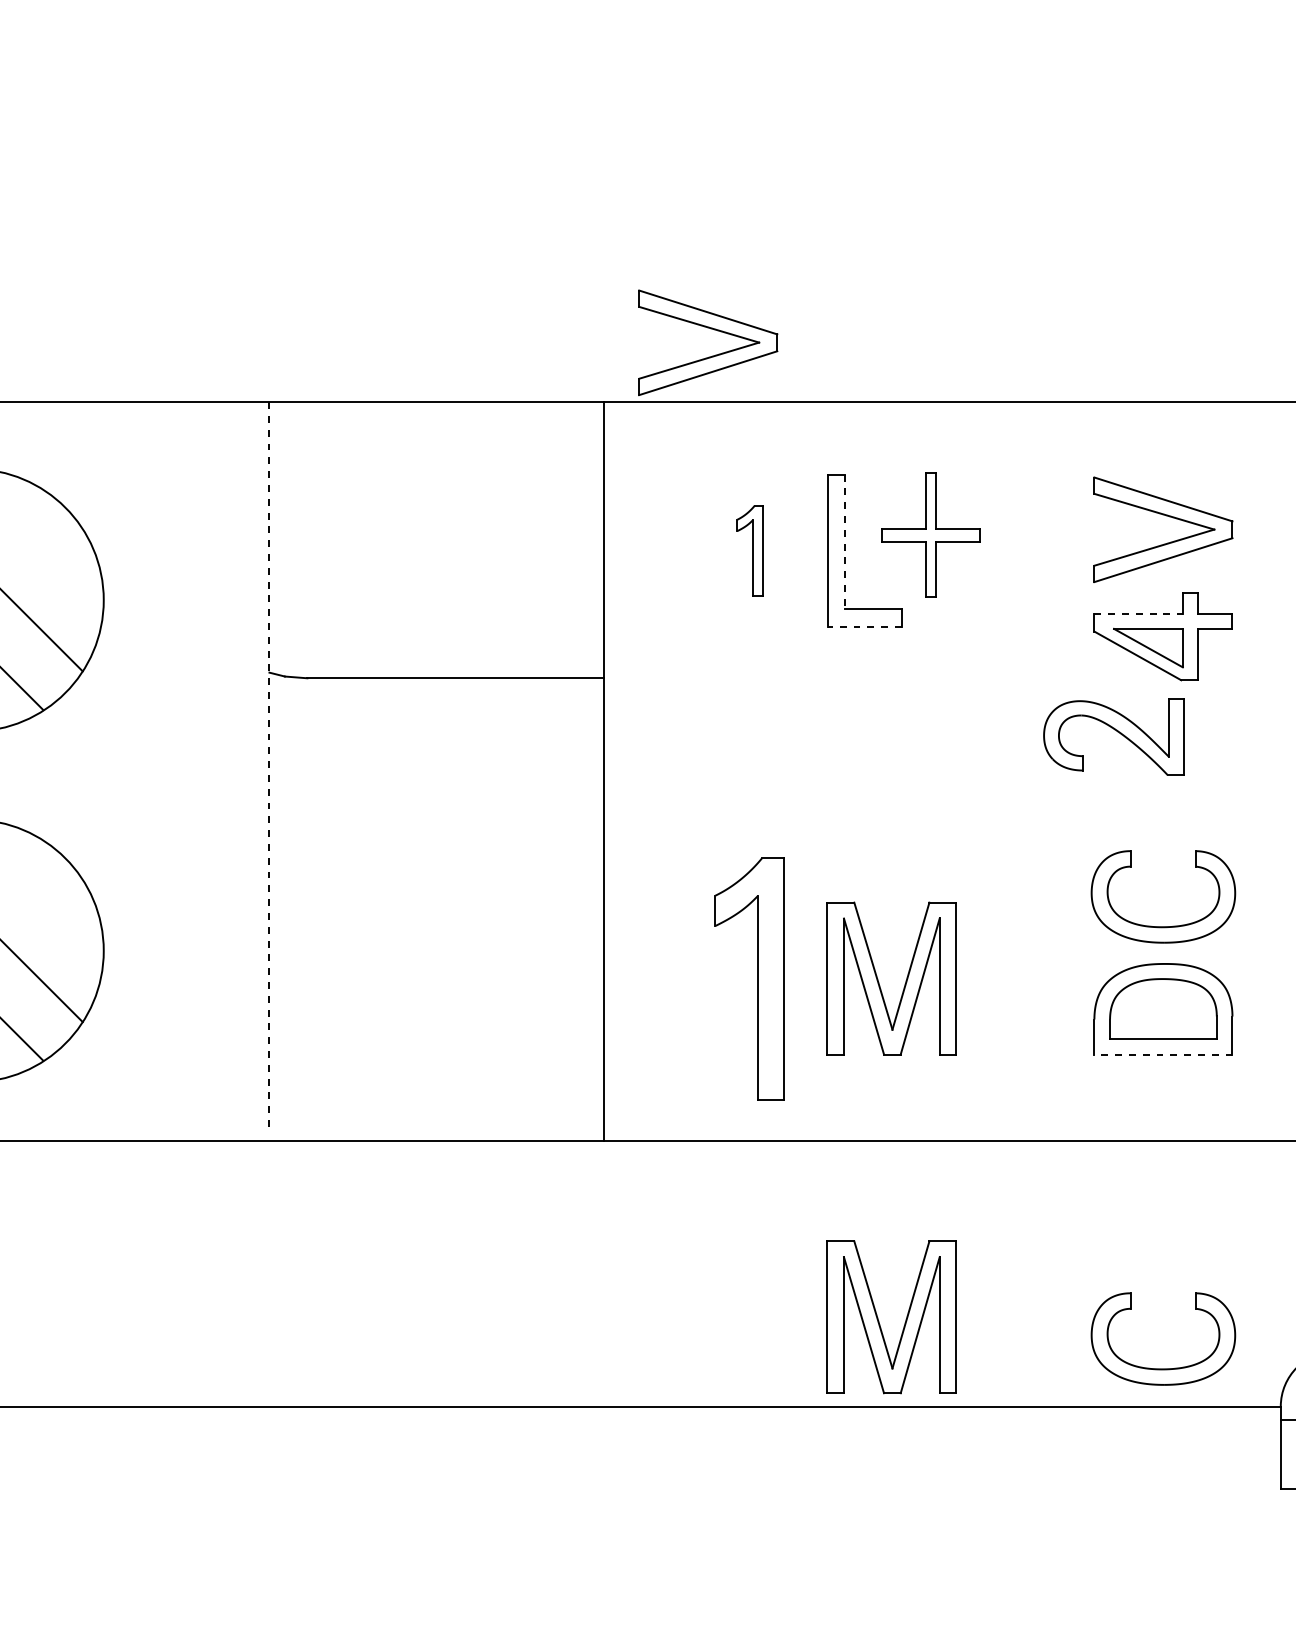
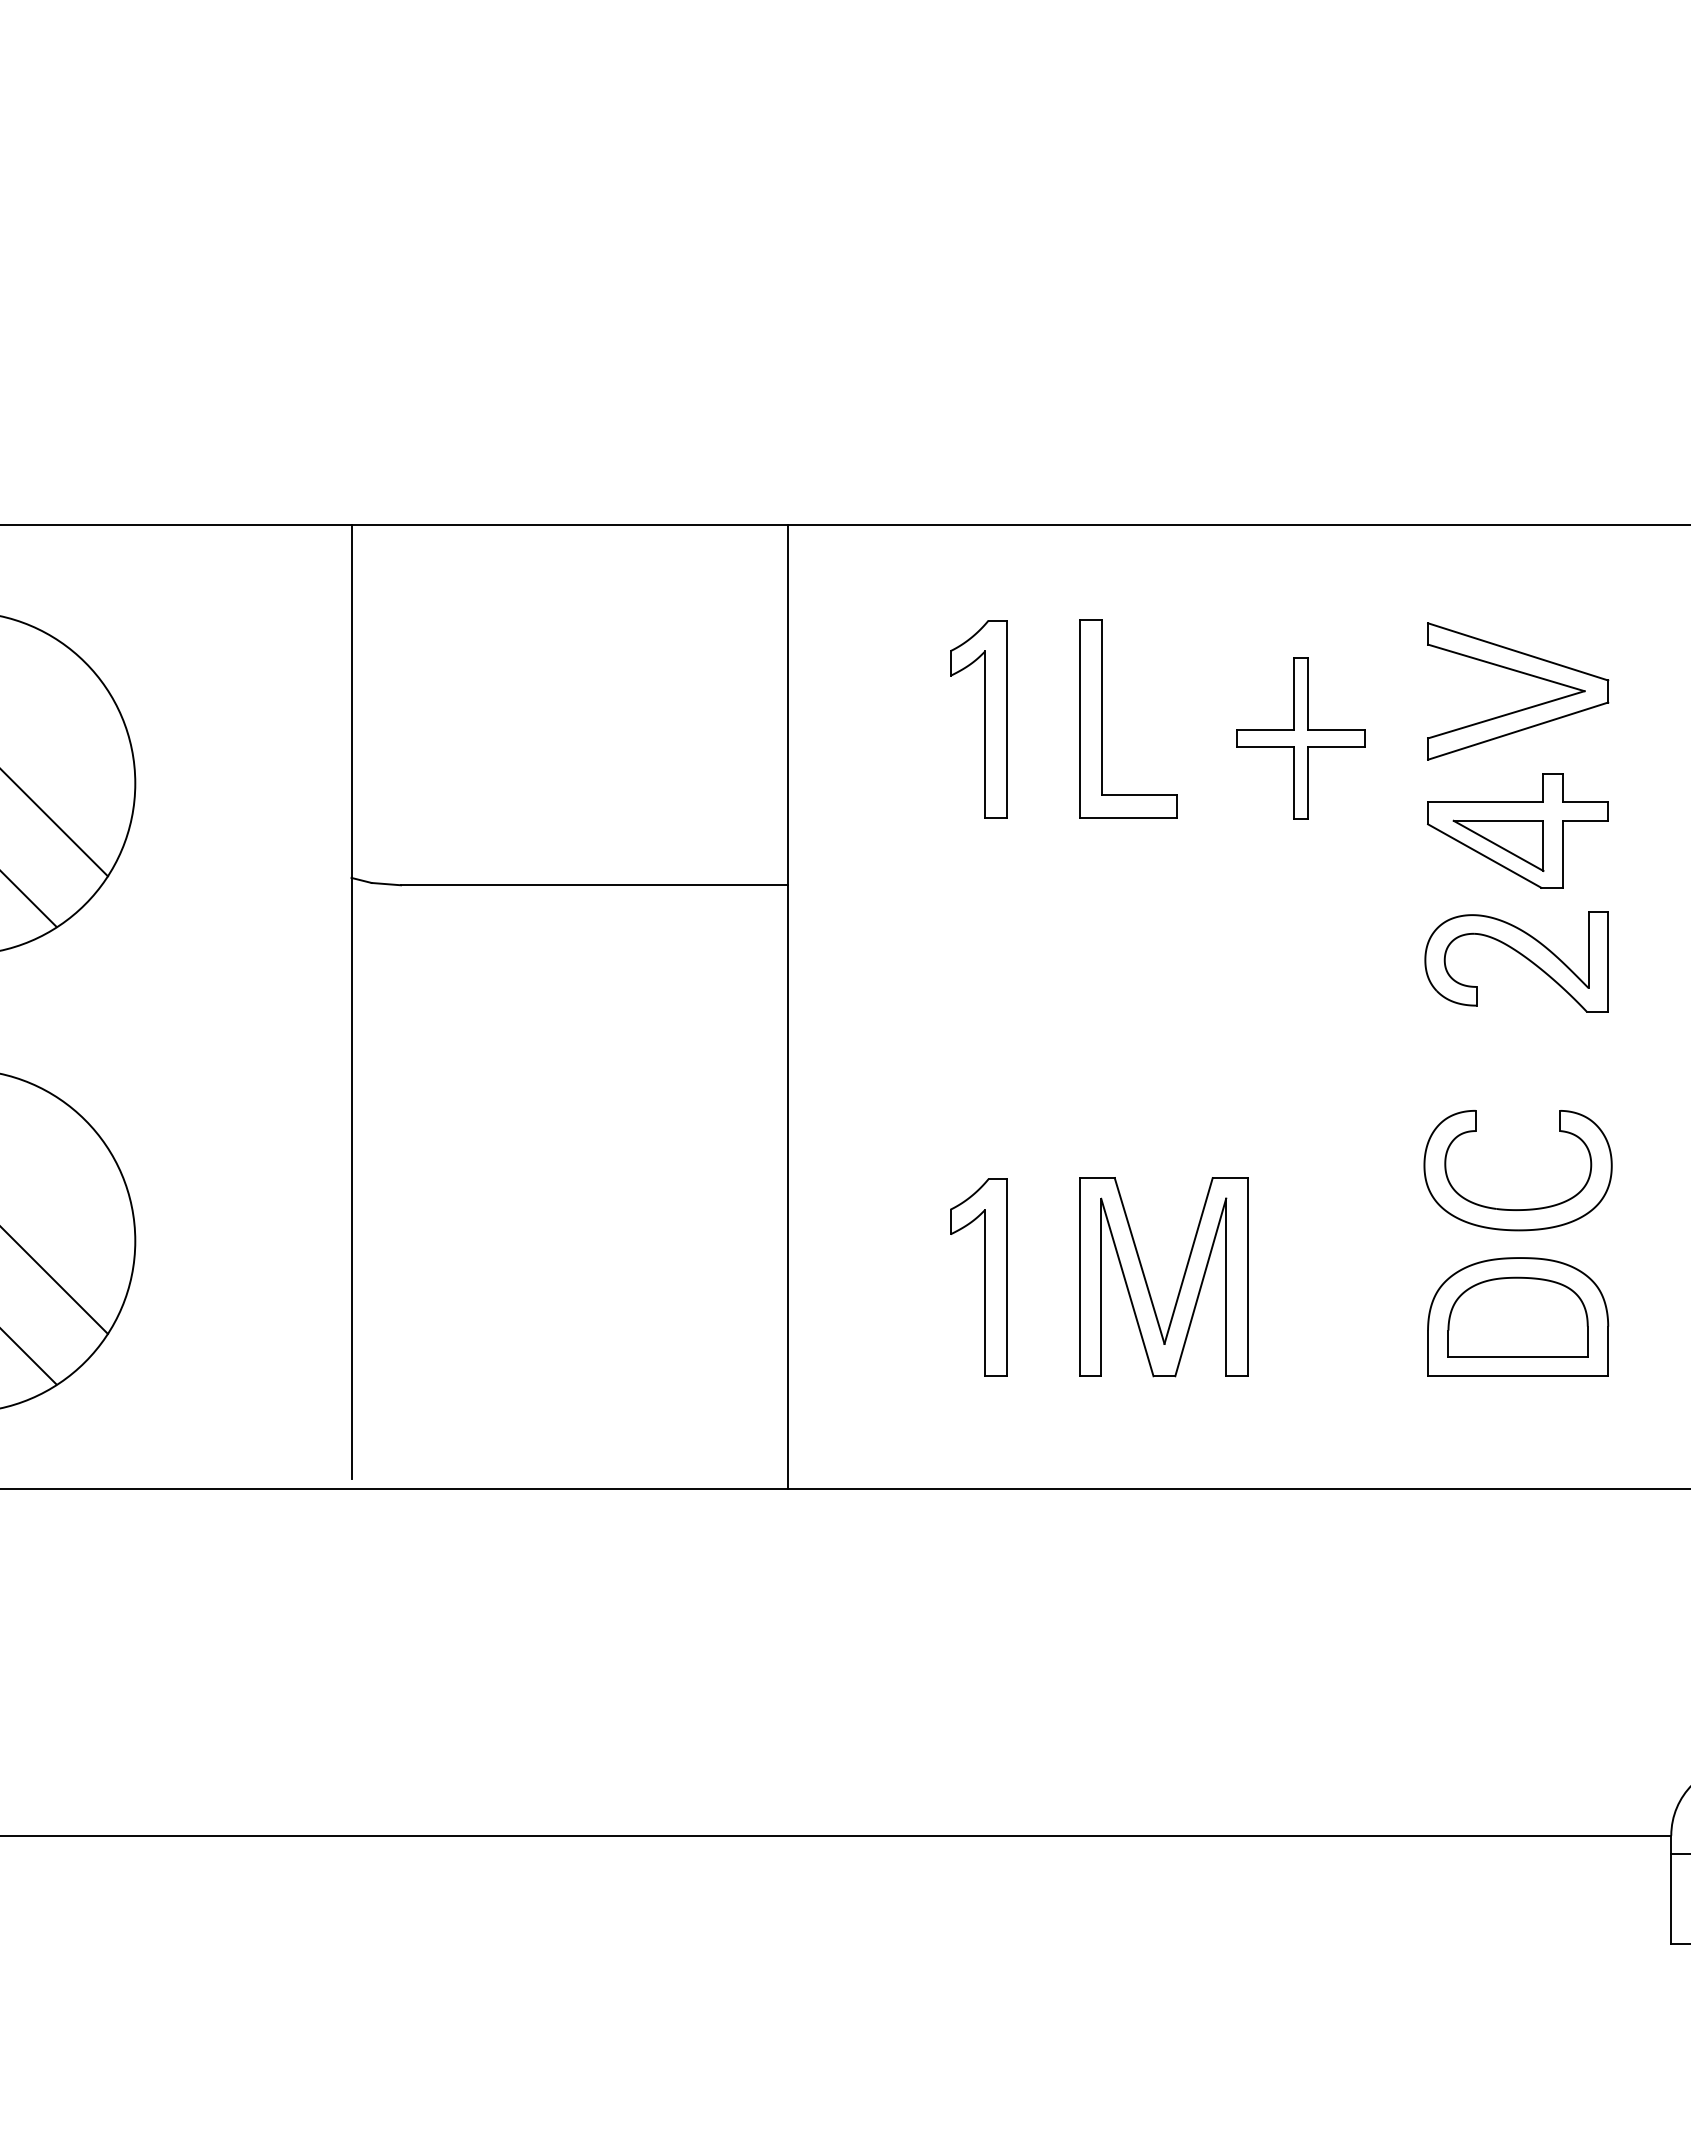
part: (712, 355) -> (929, 464), removed
part: (930, 535) -> (1300, 738), moved
line: (844, 542) -> (1101, 707), dashed -> solid
part: (749, 551) -> (978, 719), size x1.67
line: (1138, 614) -> (1485, 801), dashed -> solid
line: (864, 626) -> (1128, 817), dashed -> solid
part: (1116, 731) -> (1519, 954), moved
line: (269, 768) -> (351, 1002), dashed -> solid
part: (749, 978) -> (978, 1277), size x0.62
line: (1162, 1054) -> (1517, 1376), dashed -> solid
part: (879, 1322) -> (1147, 1725), removed
part: (1162, 1368) -> (1517, 1786), removed

